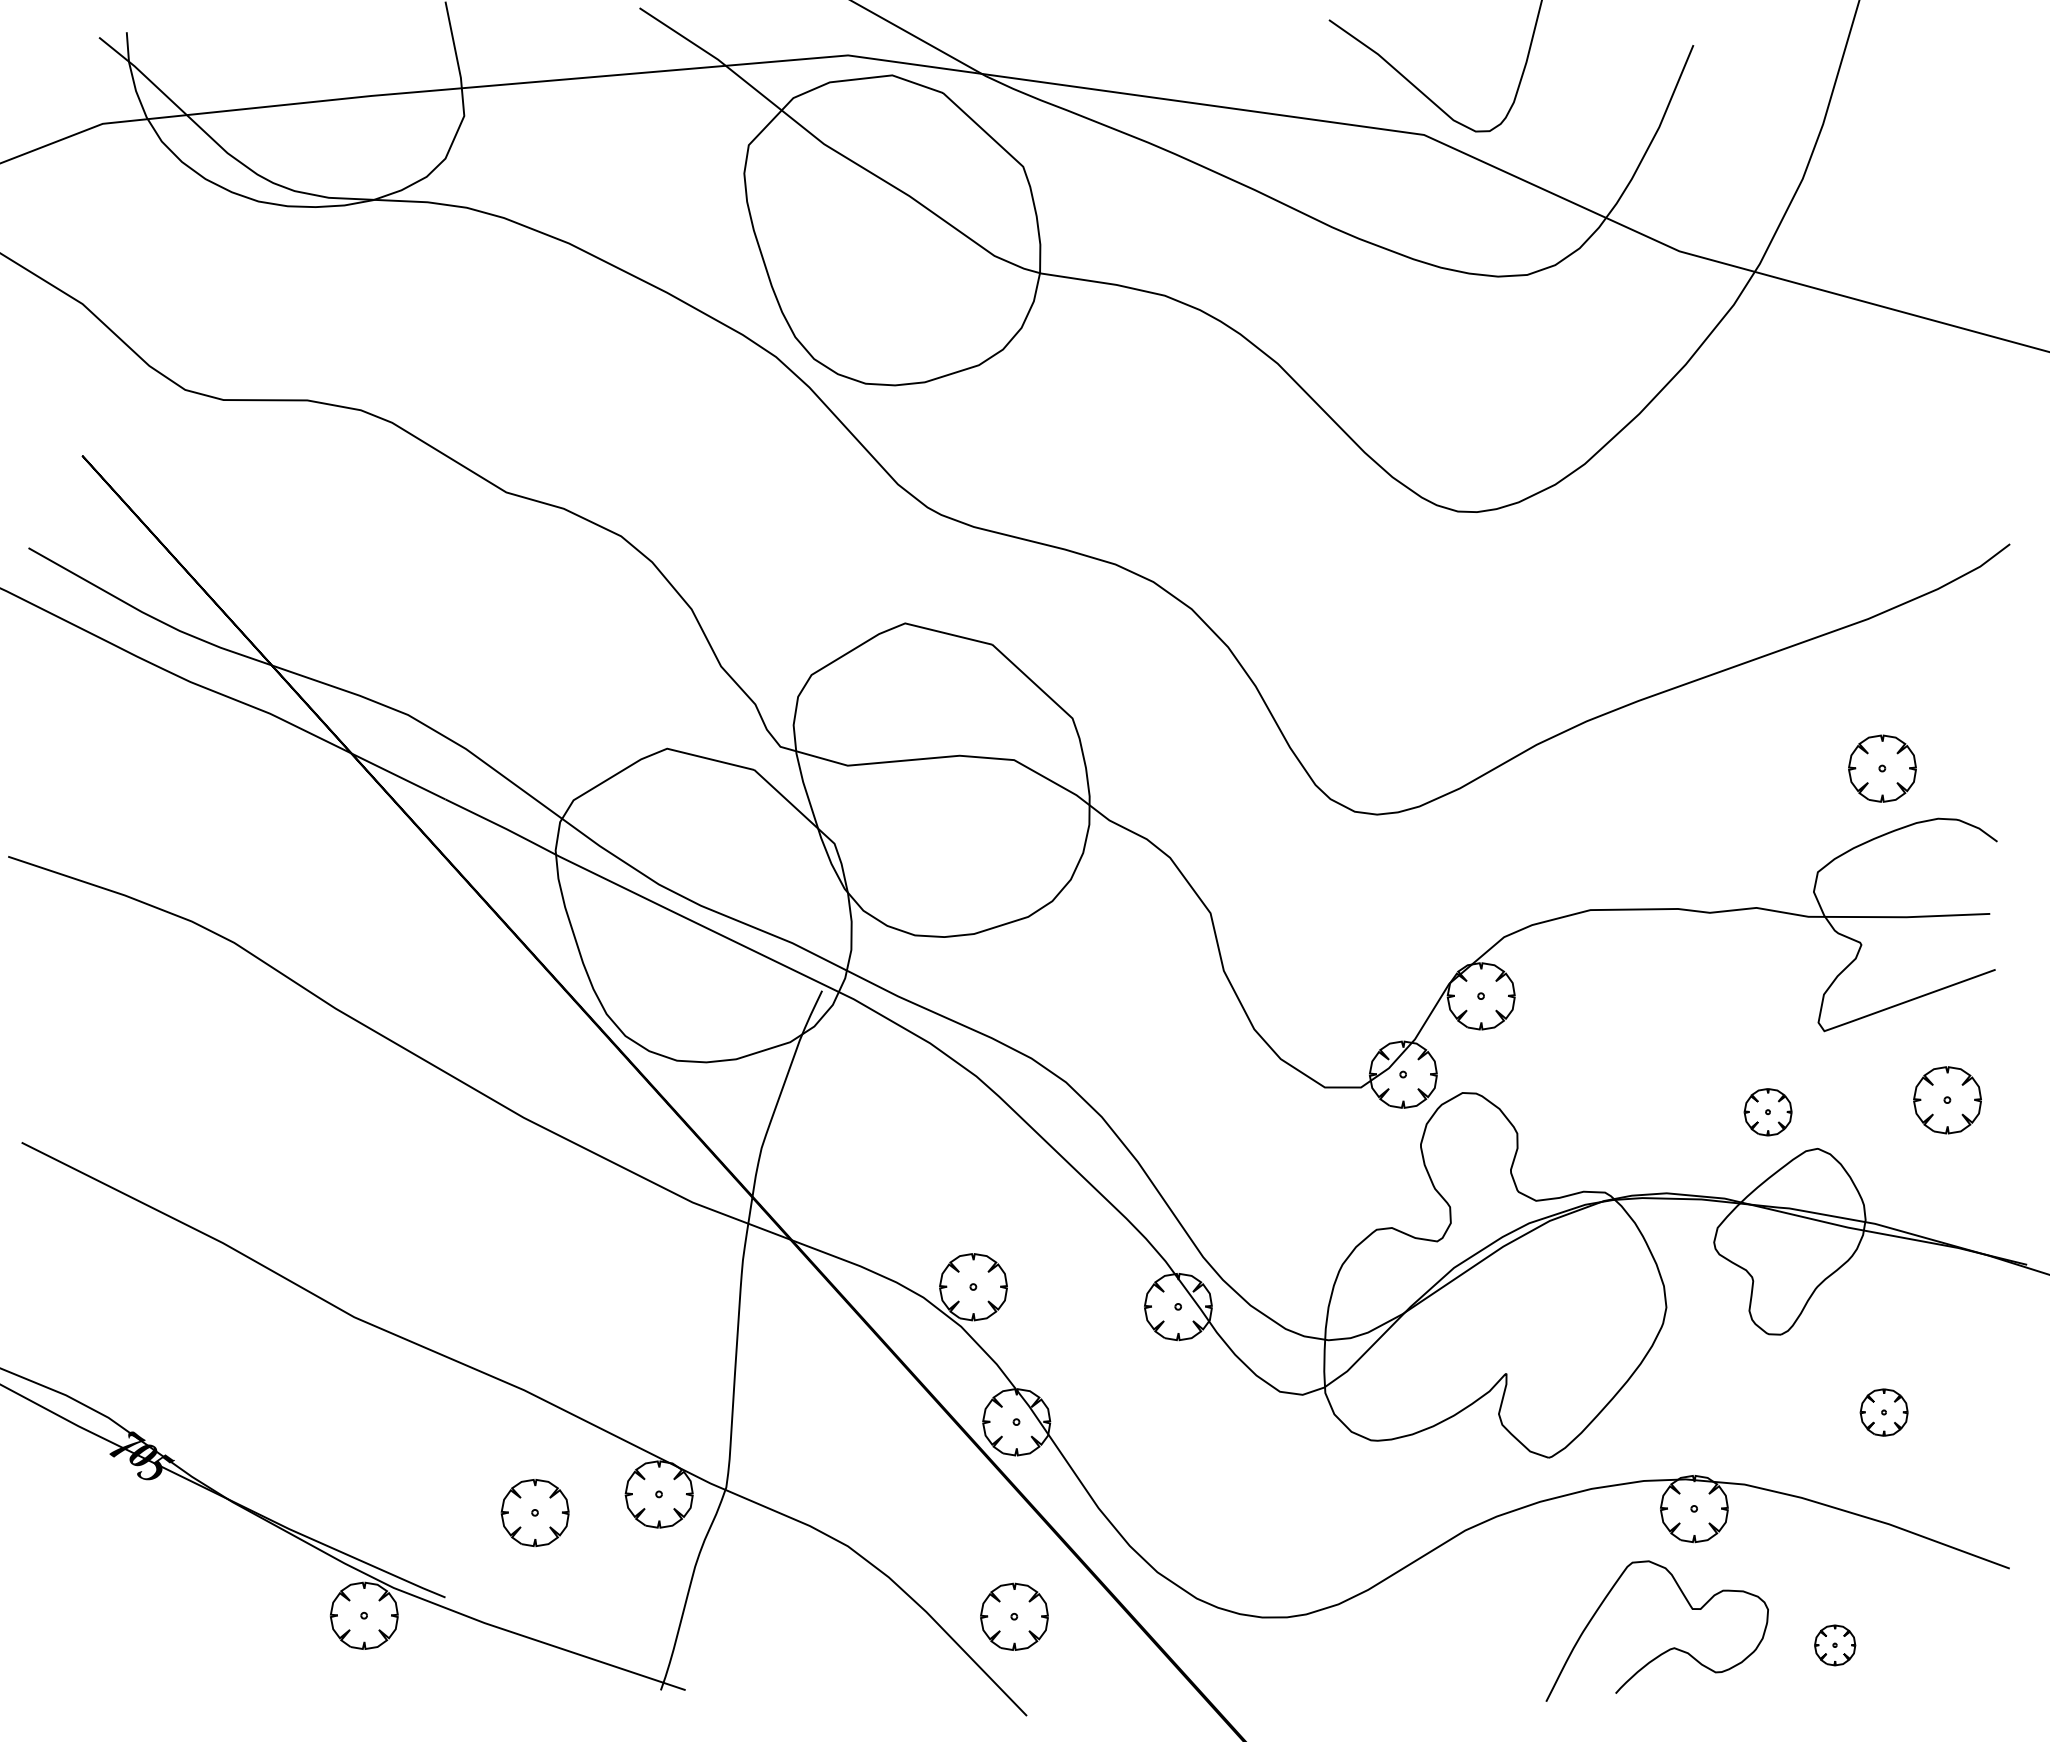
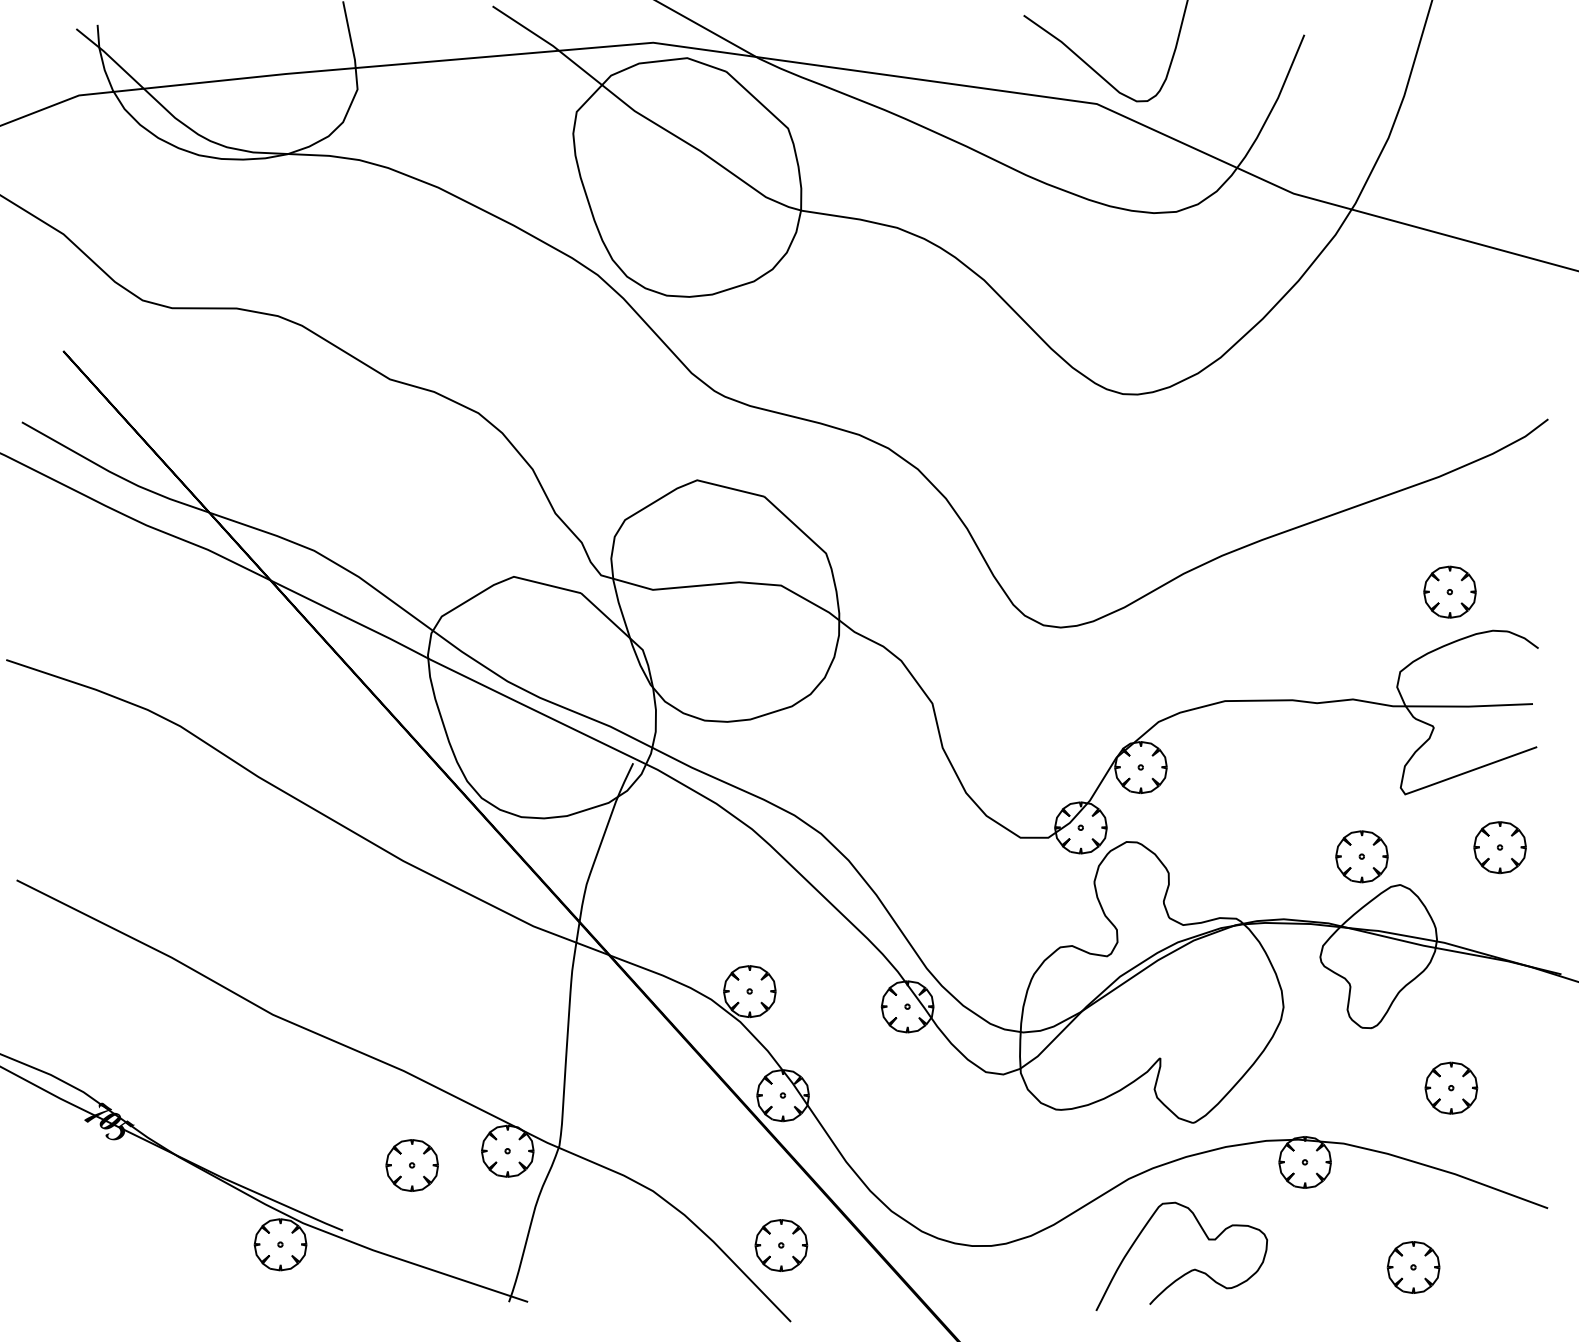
part: (1767, 1112) -> (1361, 857), size x1.43
part: (1883, 1412) -> (1450, 1088), size x1.43
part: (1834, 1645) -> (1413, 1267), size x1.67
curve: (1669, 1648) -> (1191, 1269), moved

